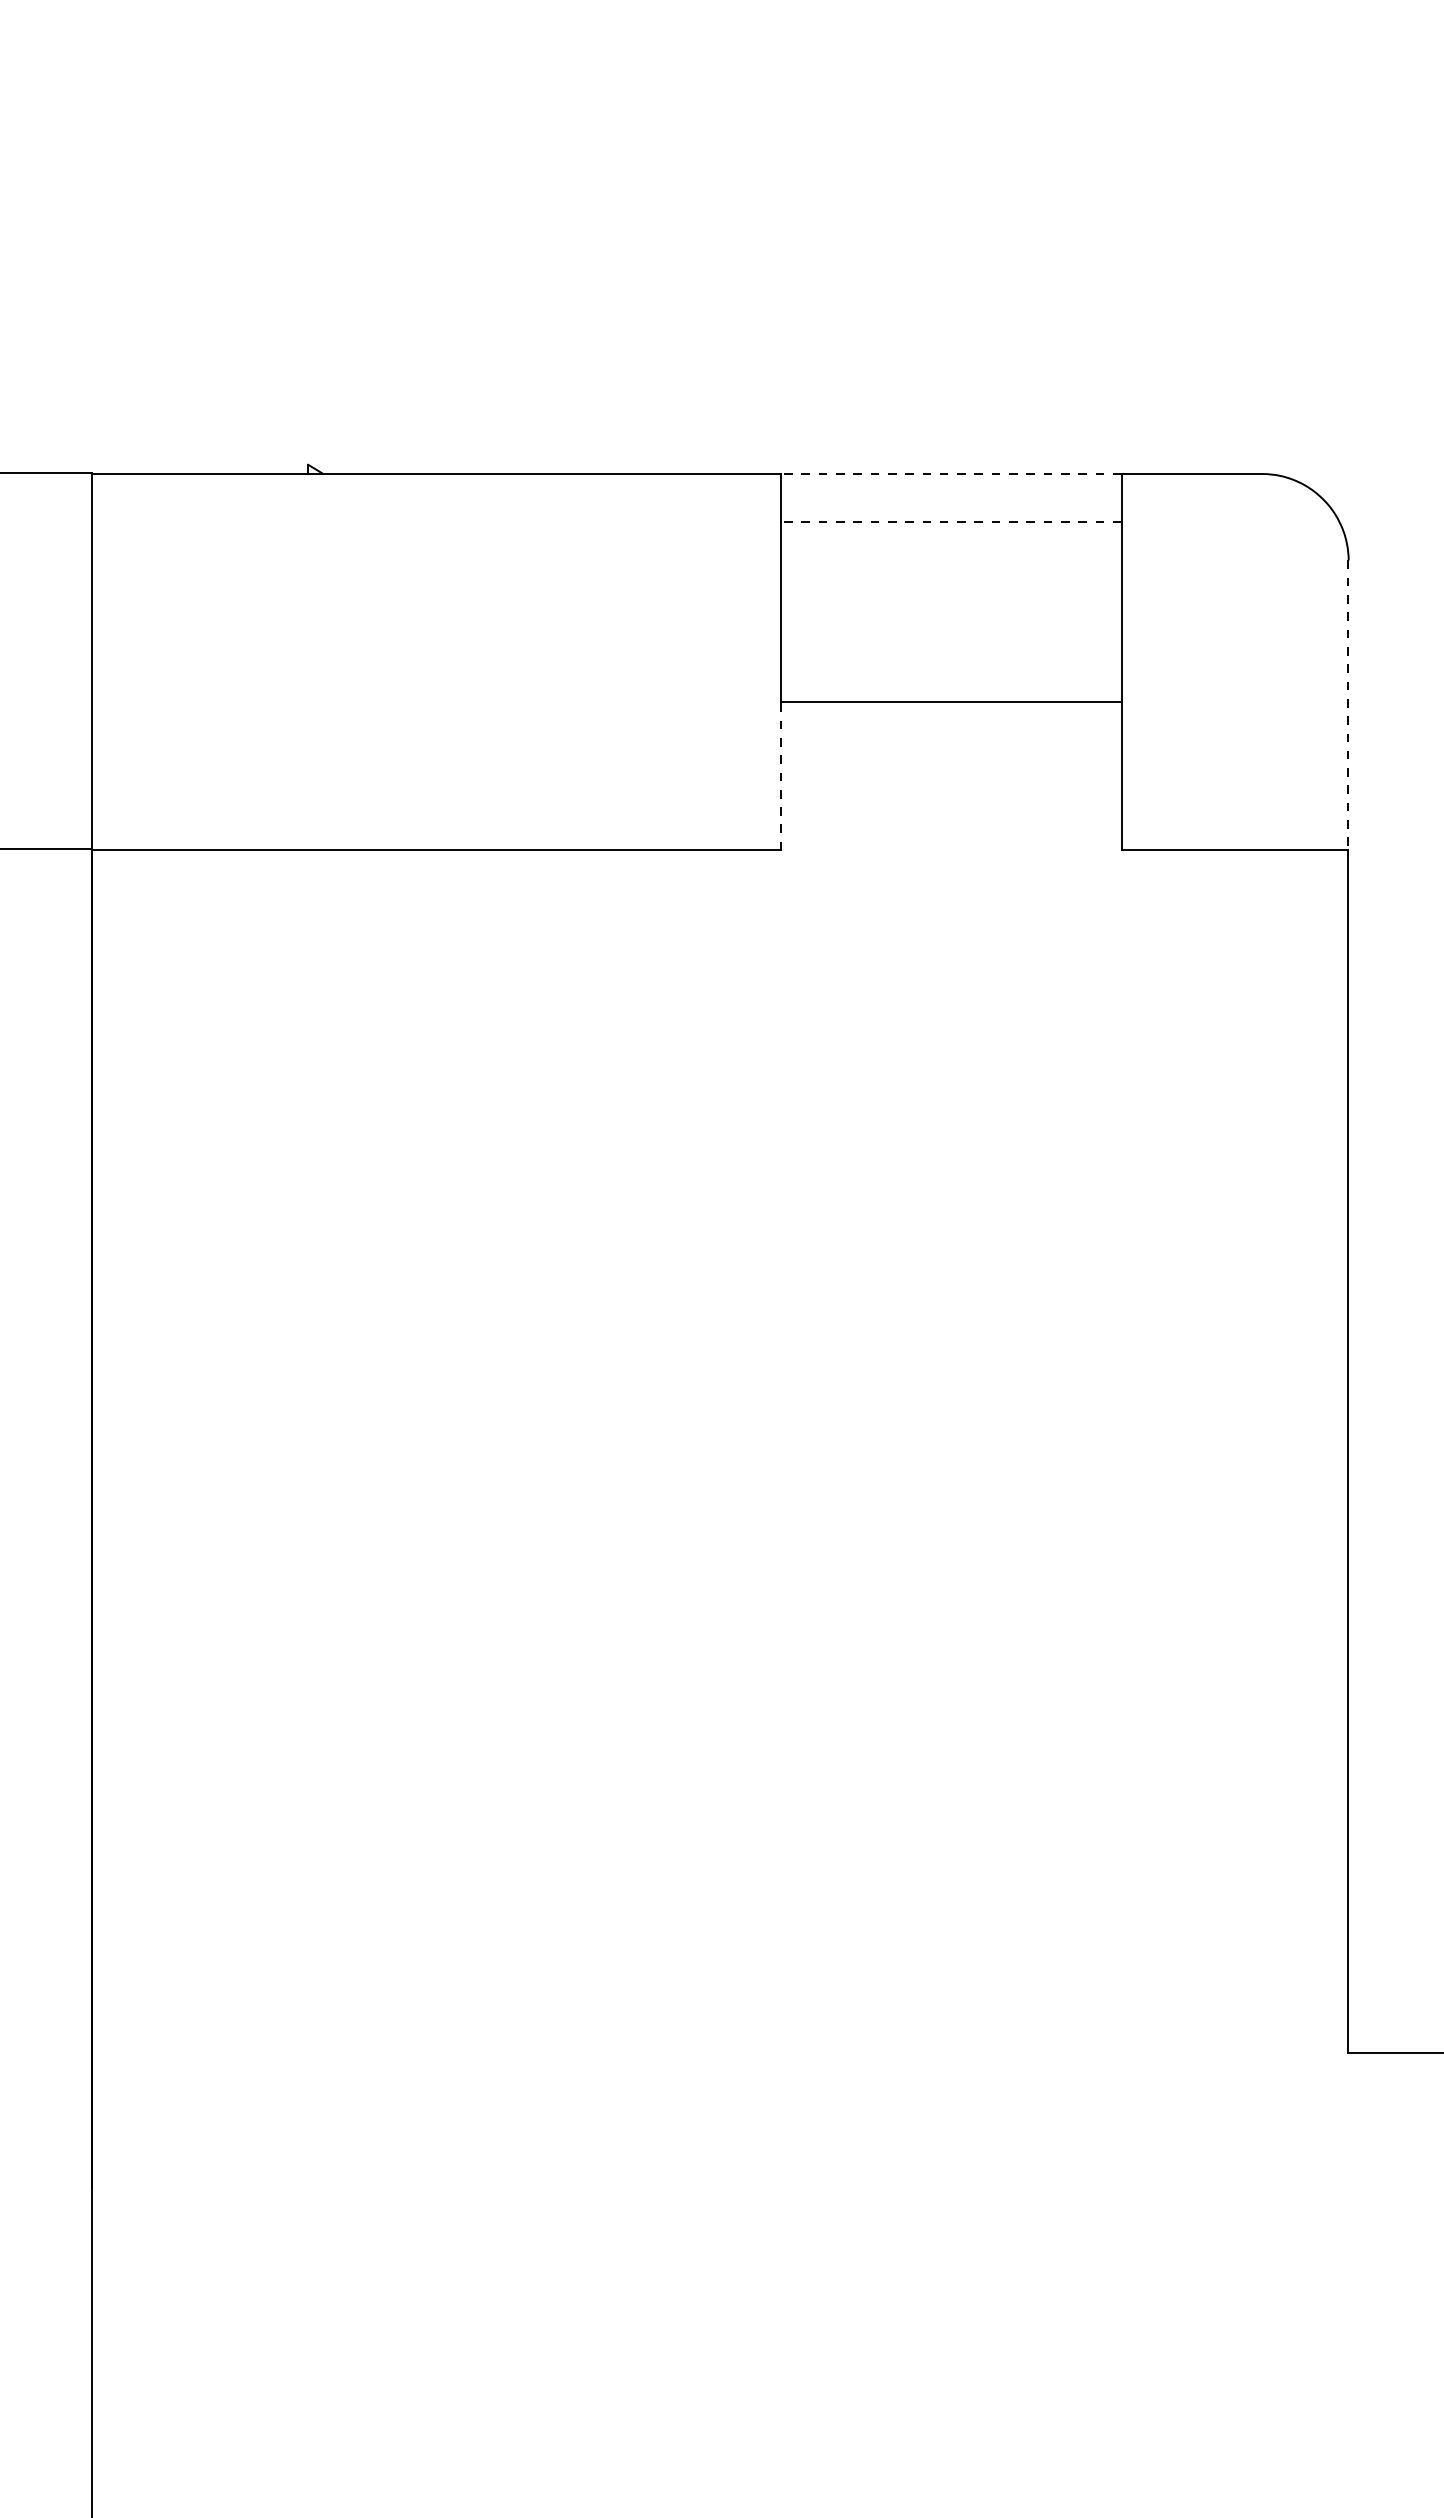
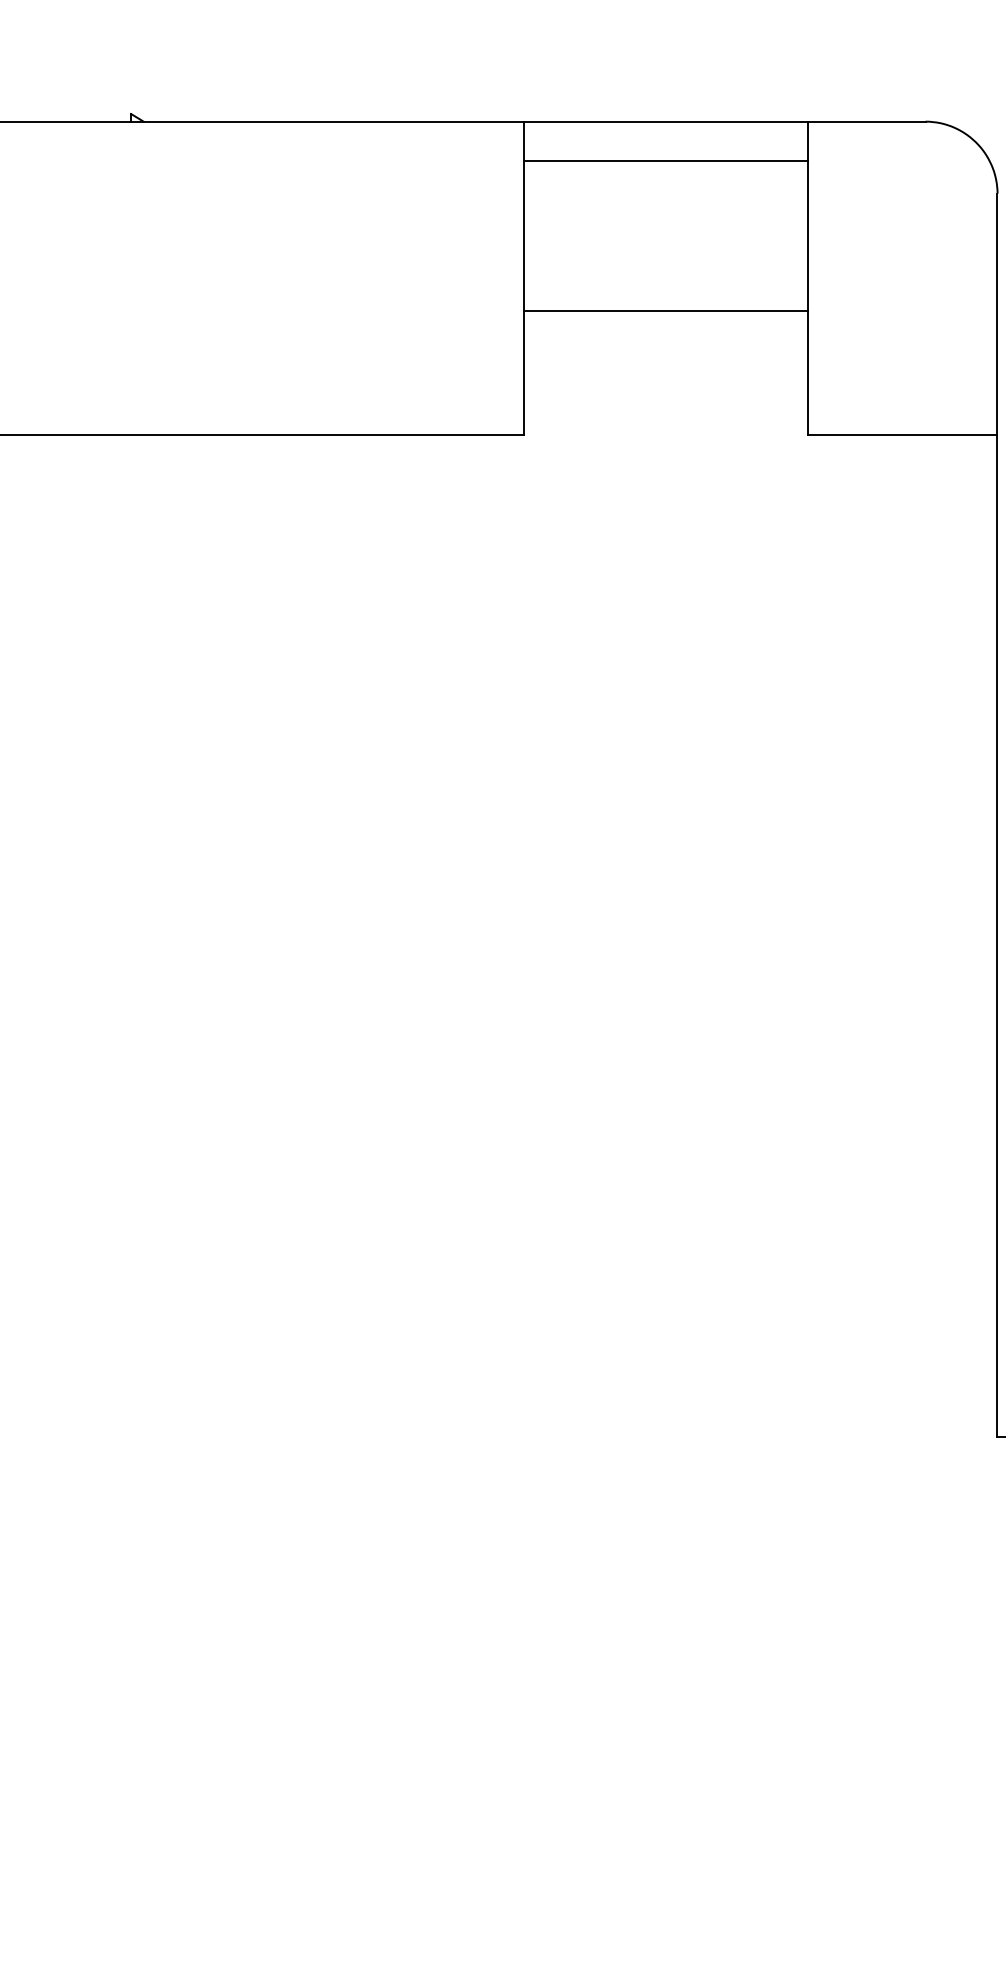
line: (950, 473) -> (665, 121), dashed -> solid
line: (950, 521) -> (665, 161), dashed -> solid
line: (1348, 705) -> (997, 314), dashed -> solid
line: (780, 775) -> (524, 372), dashed -> solid

